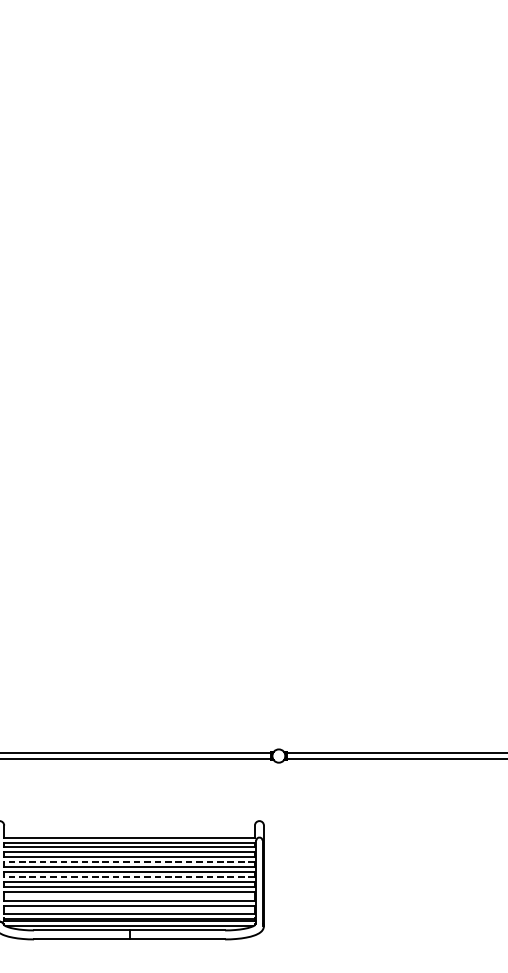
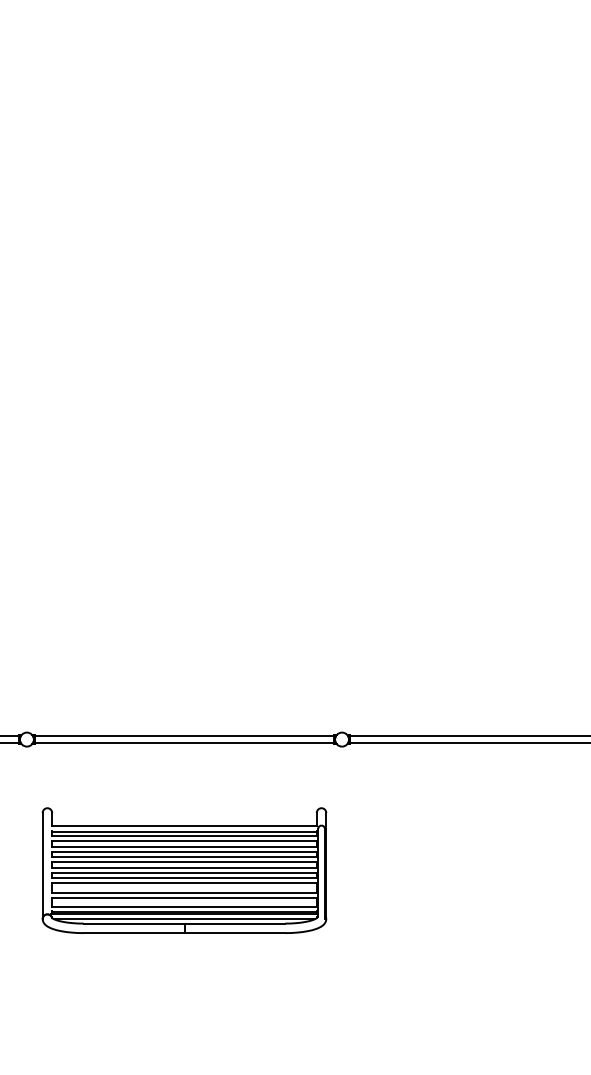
line: (128, 862) -> (183, 851), dashed -> solid
line: (128, 877) -> (183, 867), dashed -> solid

